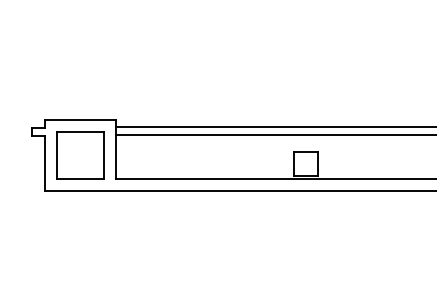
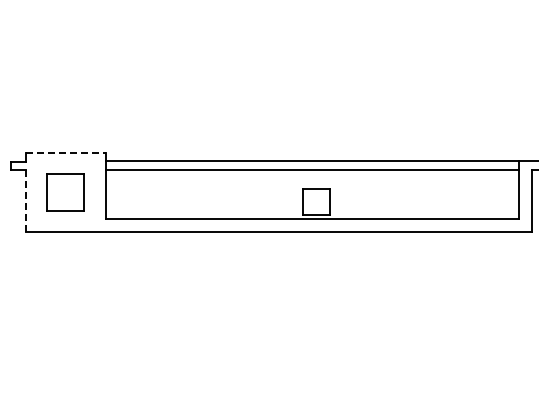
line: (80, 119) -> (65, 152), solid -> dashed
part: (80, 155) -> (65, 192), size x0.7
line: (44, 163) -> (25, 201), solid -> dashed

